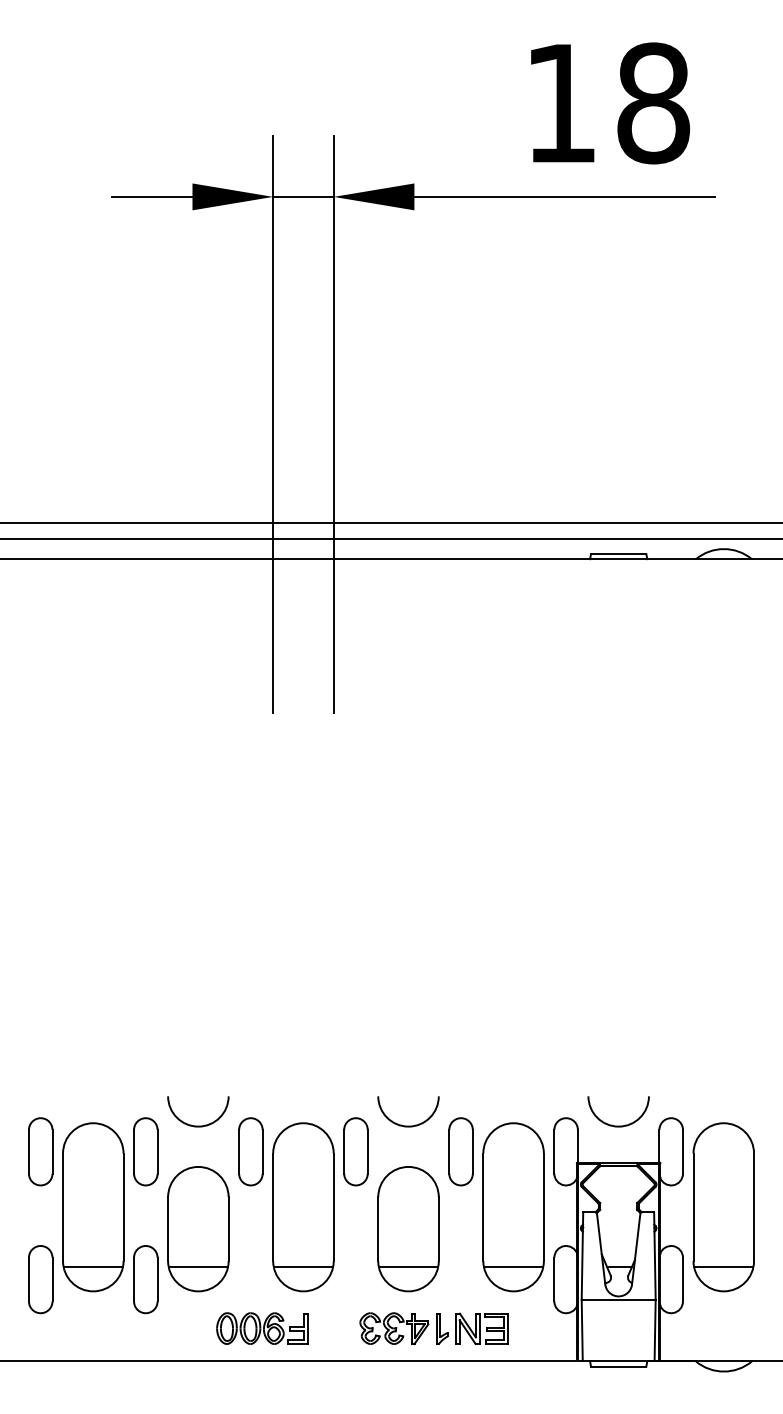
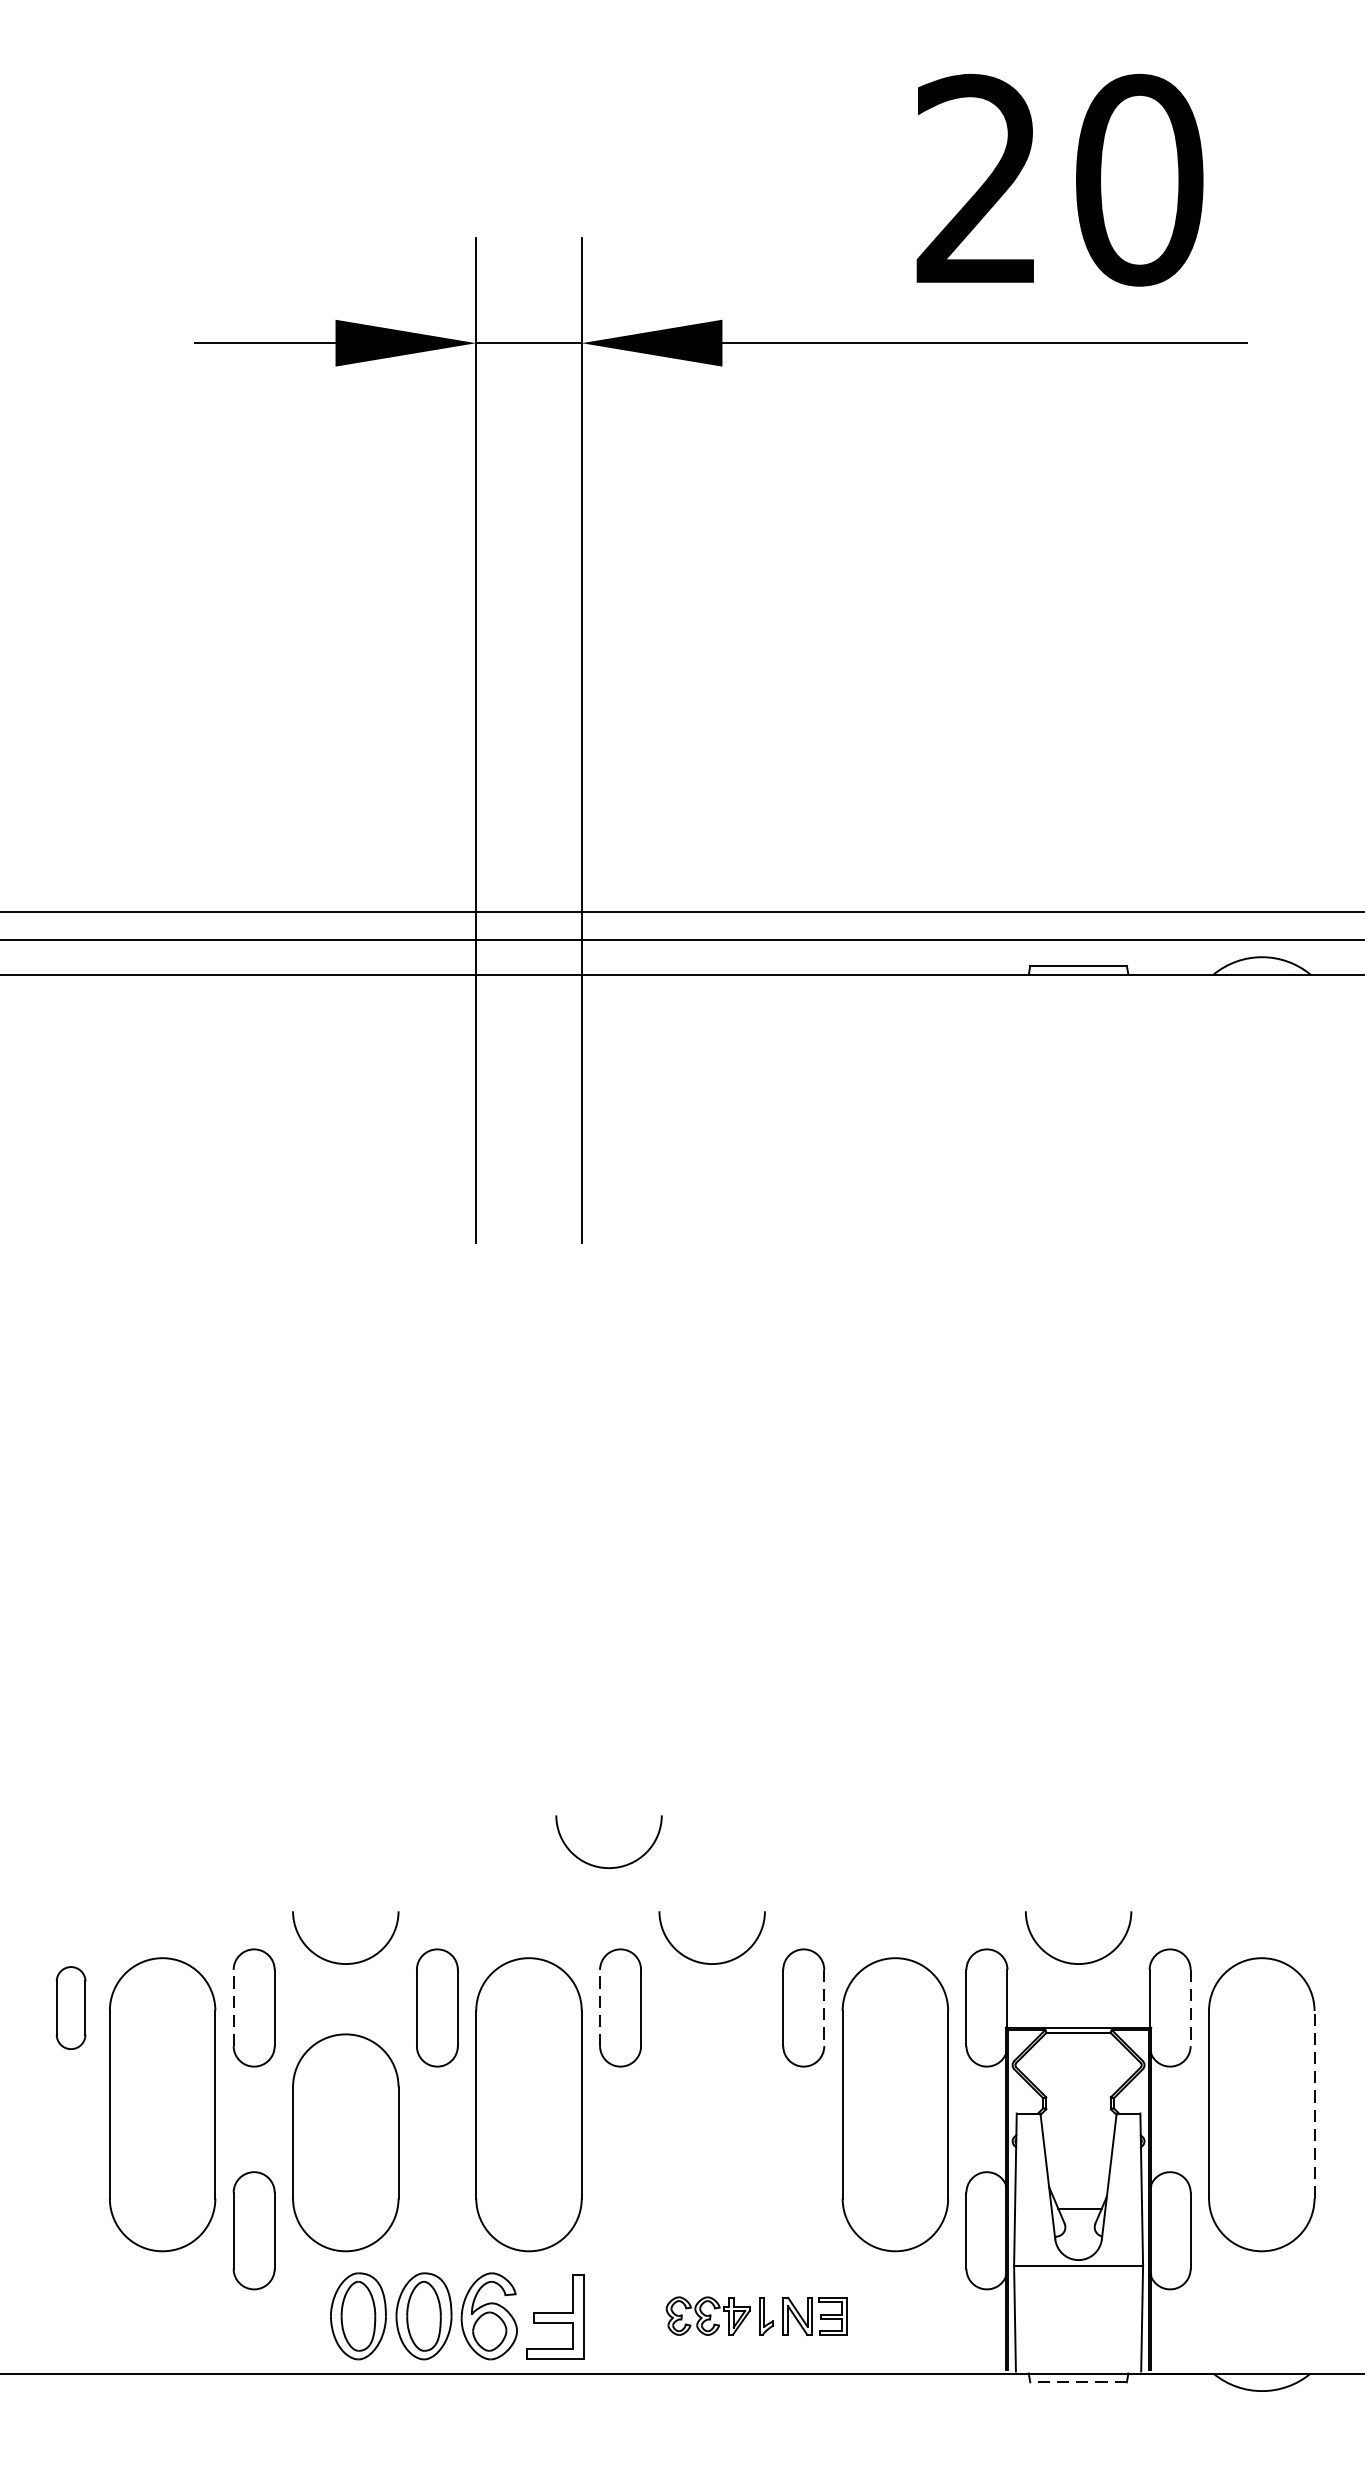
text: (607, 103) -> (1059, 180), 18 -> 20
arc: (349, 1070) -> (609, 1866), added
part: (40, 1151) -> (70, 2007), size x0.7
line: (134, 1151) -> (234, 2007), solid -> dashed
line: (344, 1151) -> (600, 2007), solid -> dashed
line: (472, 1151) -> (823, 2007), solid -> dashed
line: (682, 1151) -> (1189, 2007), solid -> dashed
line: (754, 1207) -> (1315, 2105), solid -> dashed
part: (408, 1229) -> (712, 2143), removed
line: (92, 1267) -> (161, 2209), removed
line: (198, 1267) -> (346, 2209), removed
line: (303, 1267) -> (529, 2209), removed
line: (513, 1267) -> (895, 2209), removed
line: (723, 1267) -> (1261, 2209), removed
part: (40, 1279) -> (70, 2230), removed
part: (262, 1328) -> (457, 2316), size x1.6
part: (433, 1328) -> (755, 2316), size x0.7
line: (618, 1366) -> (1078, 2382), solid -> dashed

